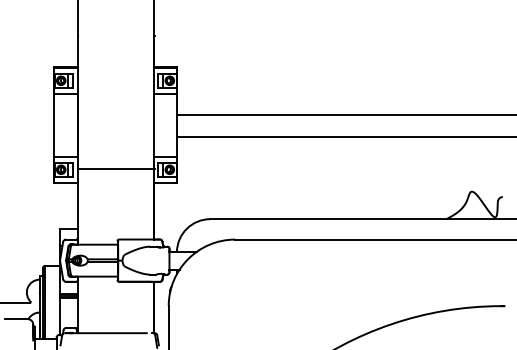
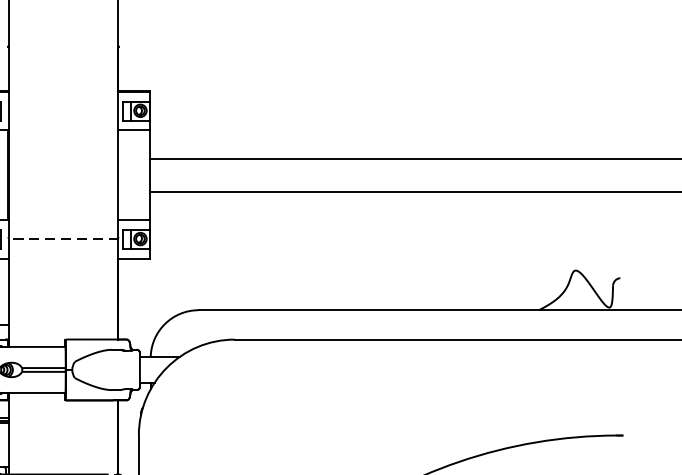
line: (115, 169) -> (62, 238), solid -> dashed

